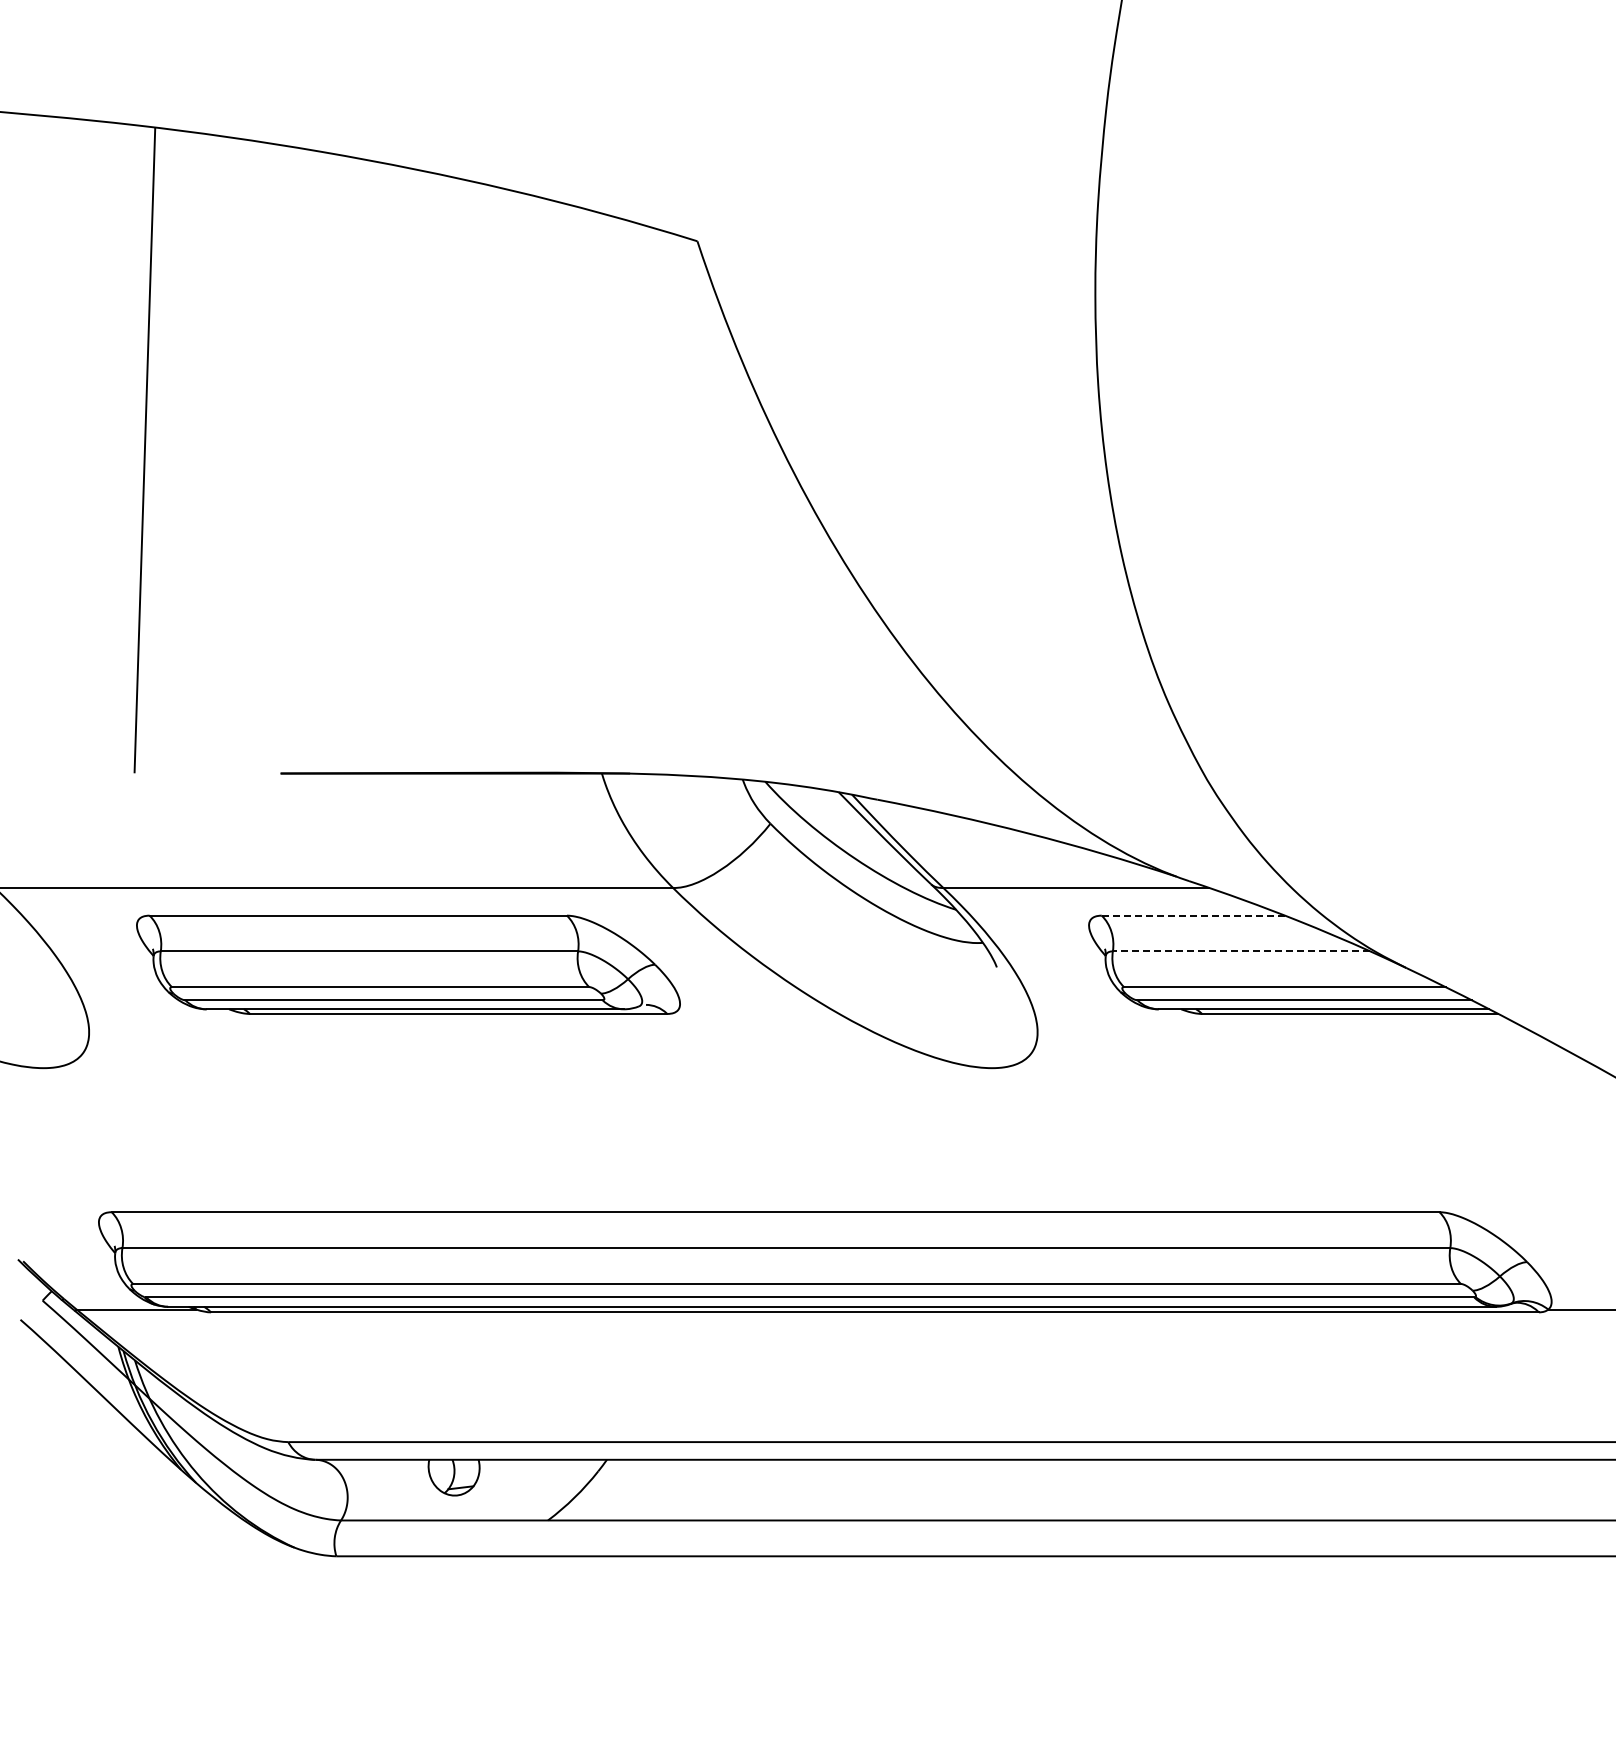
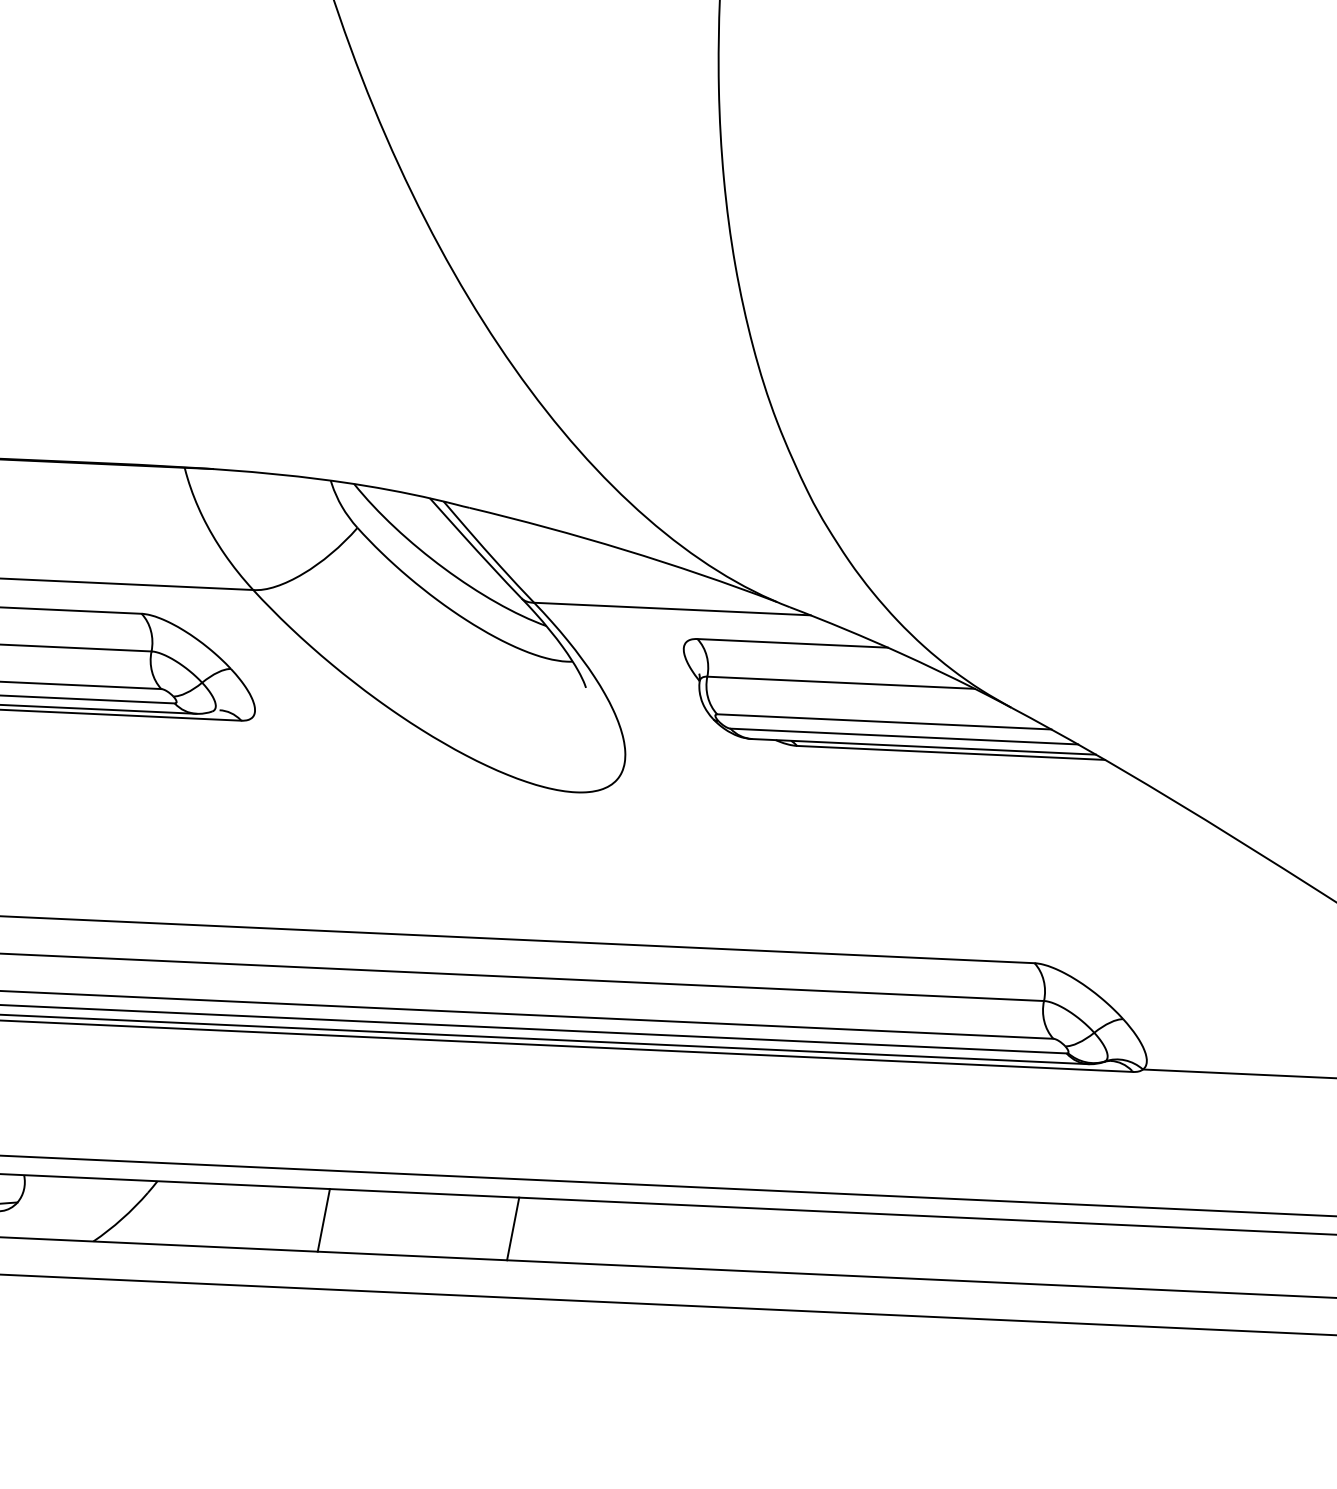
line: (1193, 915) -> (792, 643), dashed -> solid
line: (1241, 951) -> (841, 682), dashed -> solid
line: (767, 1489) -> (322, 1219), added
line: (950, 1489) -> (513, 1228), added

